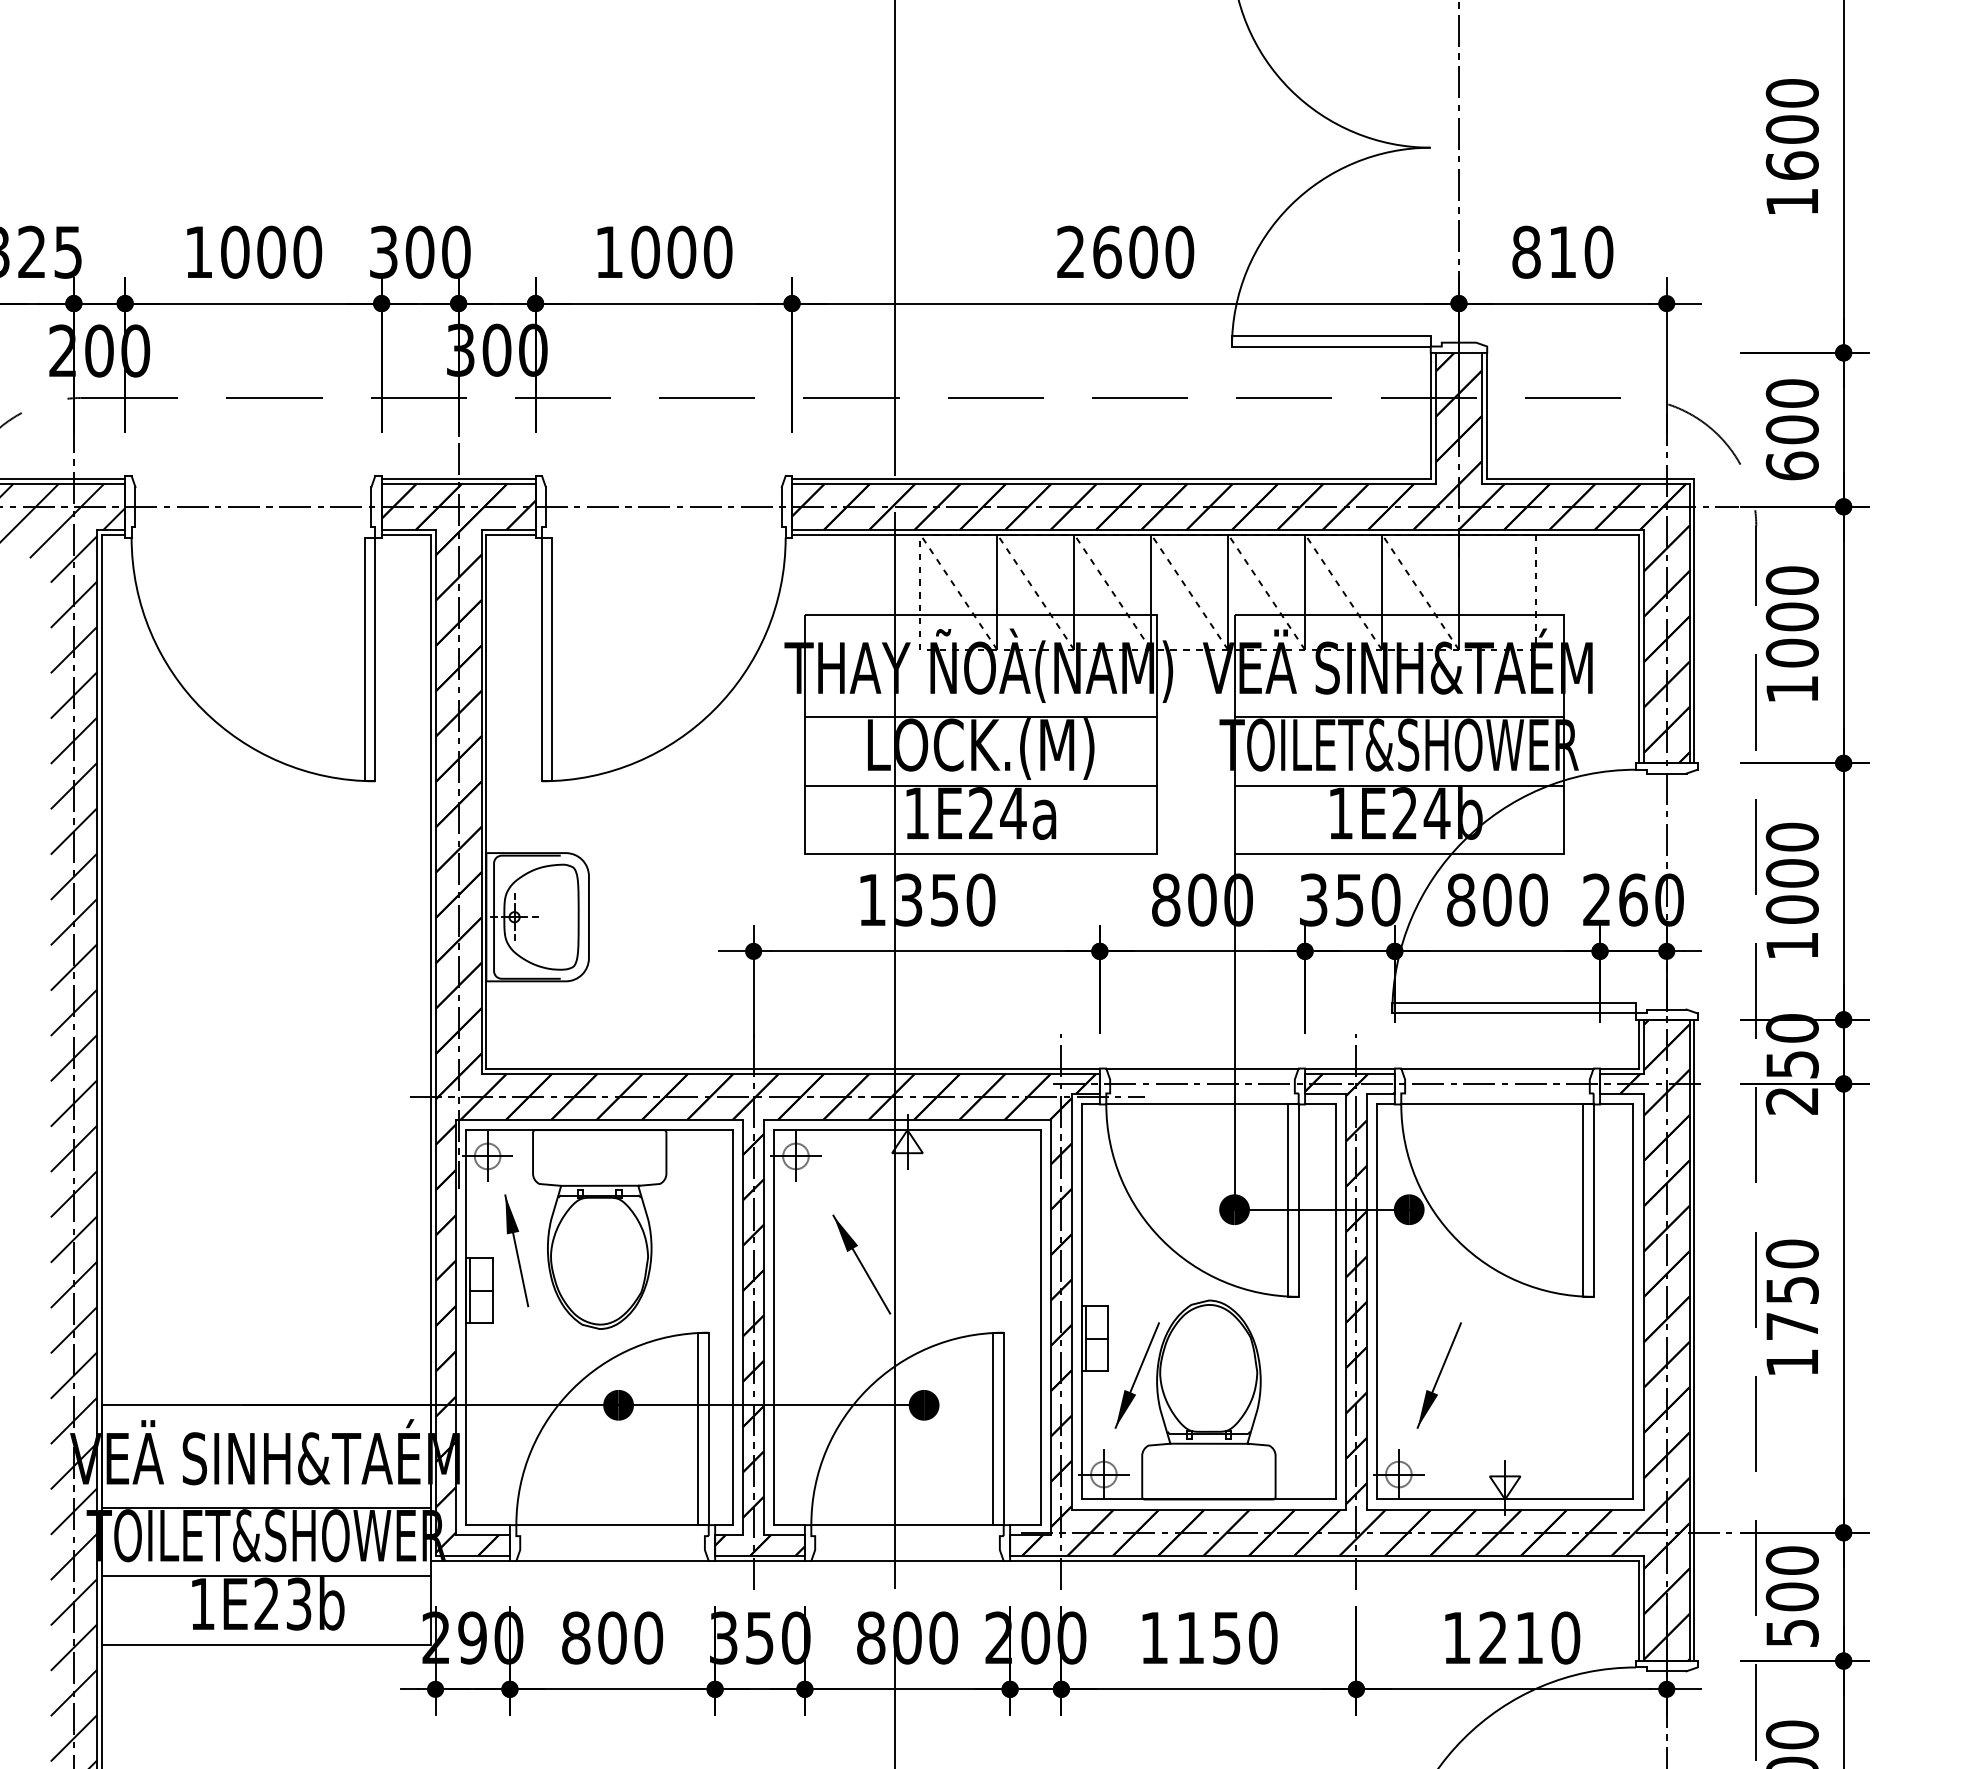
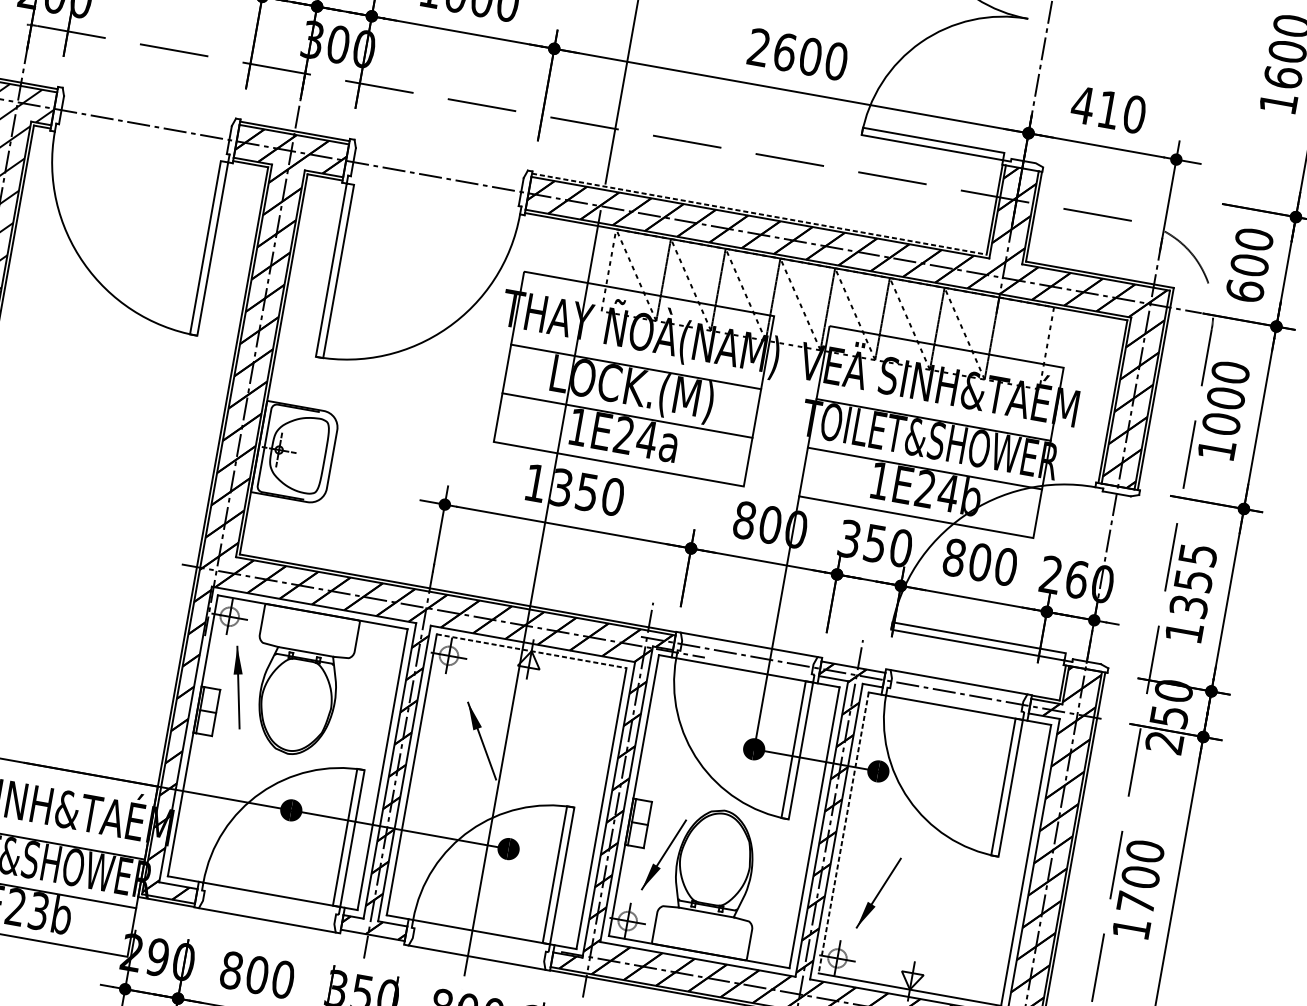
text: (1526, 251) -> (1083, 104), 810 -> 410
line: (1111, 479) -> (759, 214), solid -> dashed
text: (1791, 872) -> (1192, 580), 1000 -> 1355
line: (1349, 1069) -> (853, 664), removed
line: (908, 1130) -> (532, 651), solid -> dashed
text: (1791, 1289) -> (1140, 876), 1750 -> 1700
line: (1376, 1301) -> (843, 832), solid -> dashed
line: (759, 1560) -> (371, 938), removed

